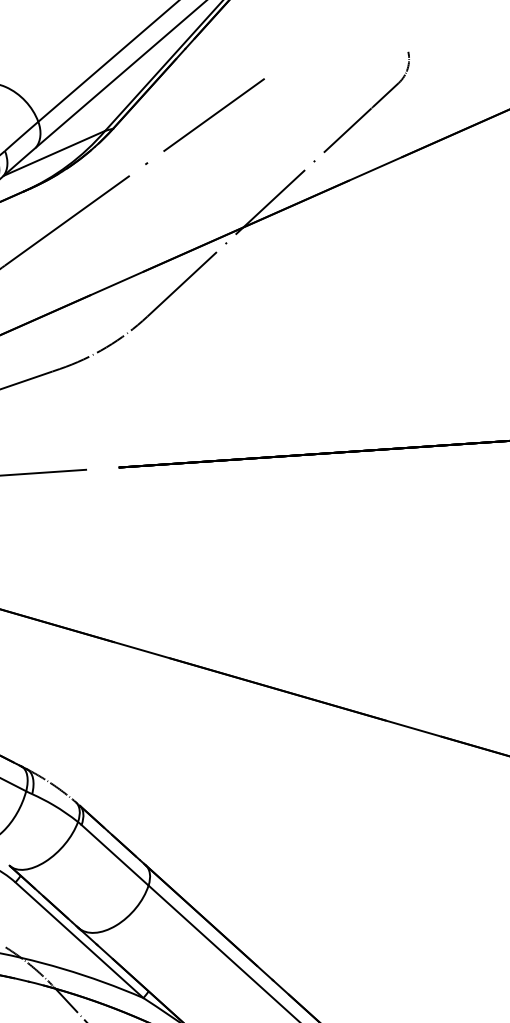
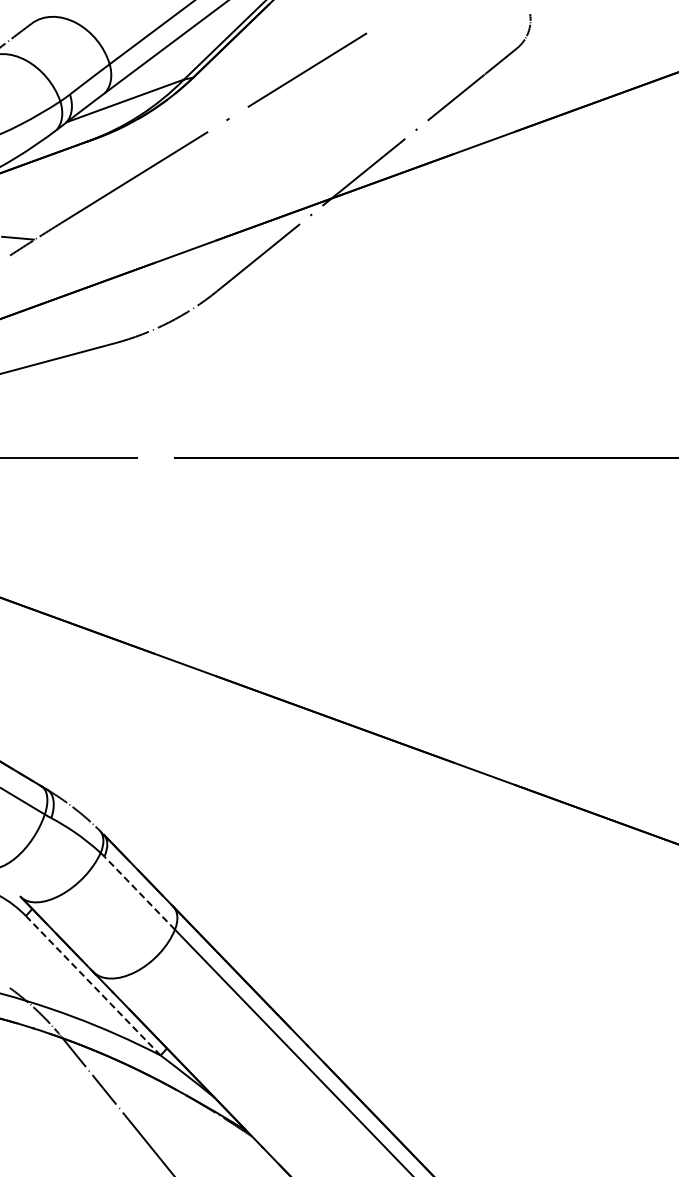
line: (114, 855) -> (139, 893), solid -> dashed
line: (79, 940) -> (93, 985), solid -> dashed

